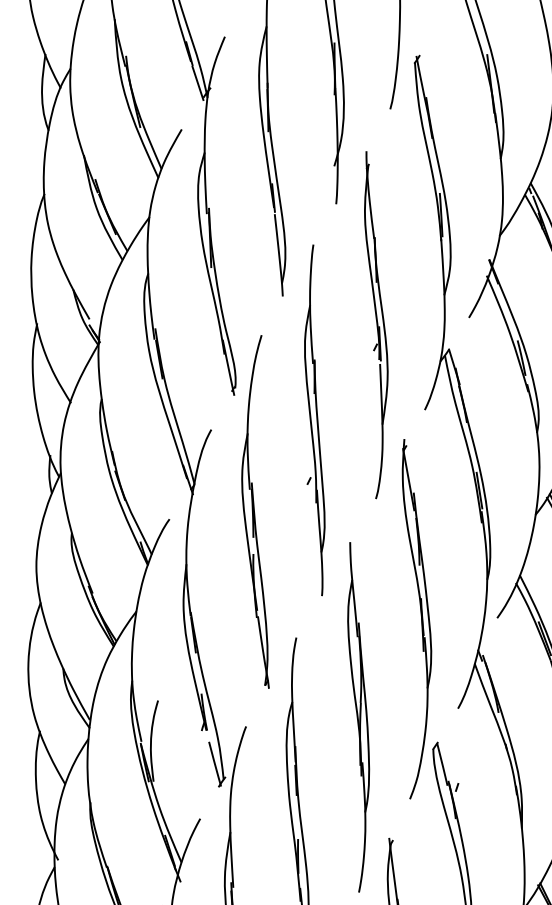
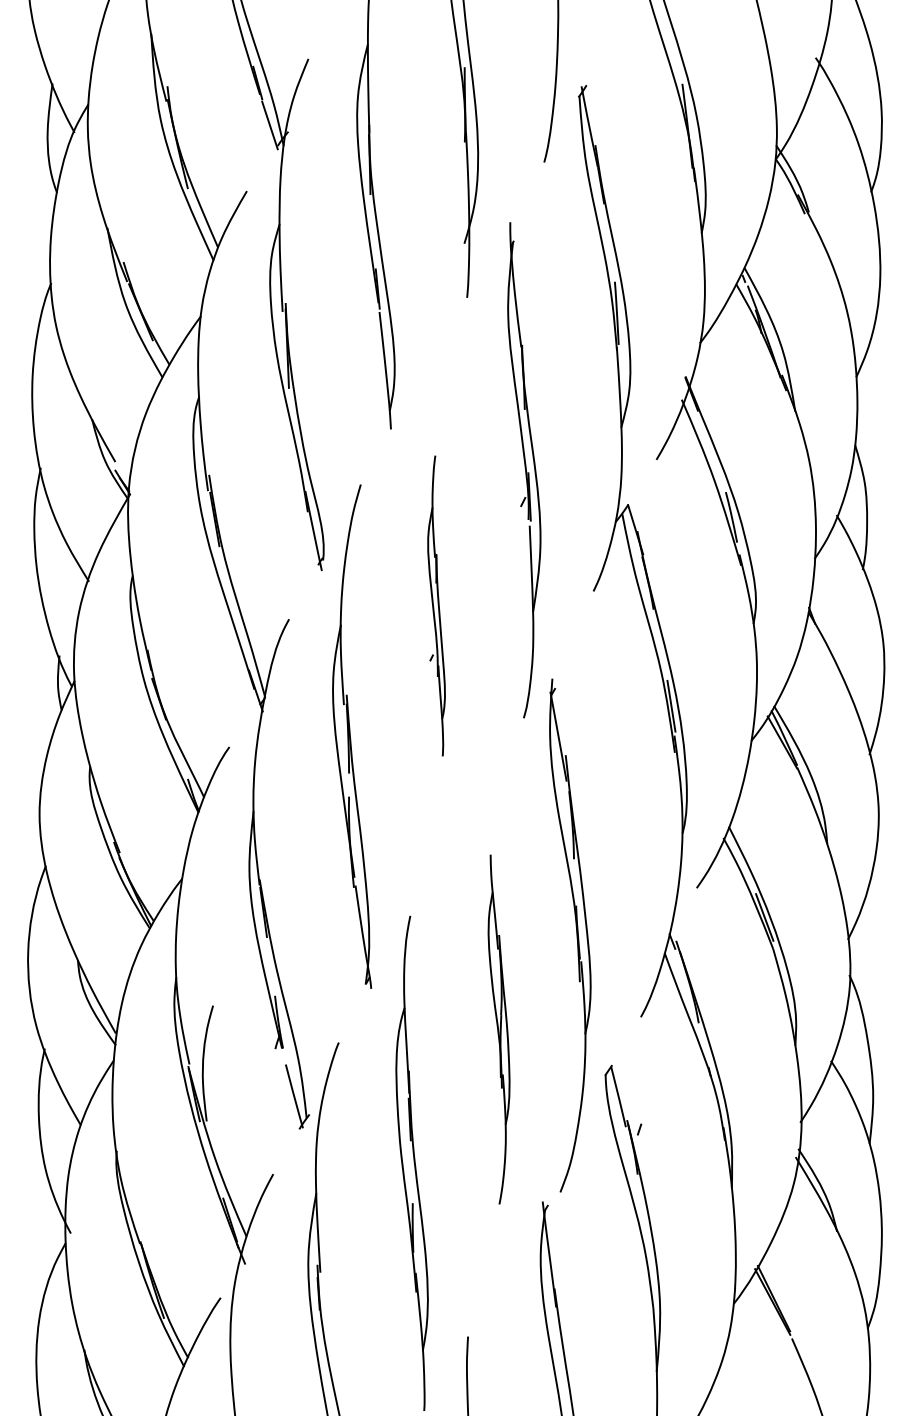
part: (314, 419) -> (436, 605), size x0.6
part: (417, 619) -> (570, 935), moved
part: (358, 717) -> (498, 1029), size x0.7

